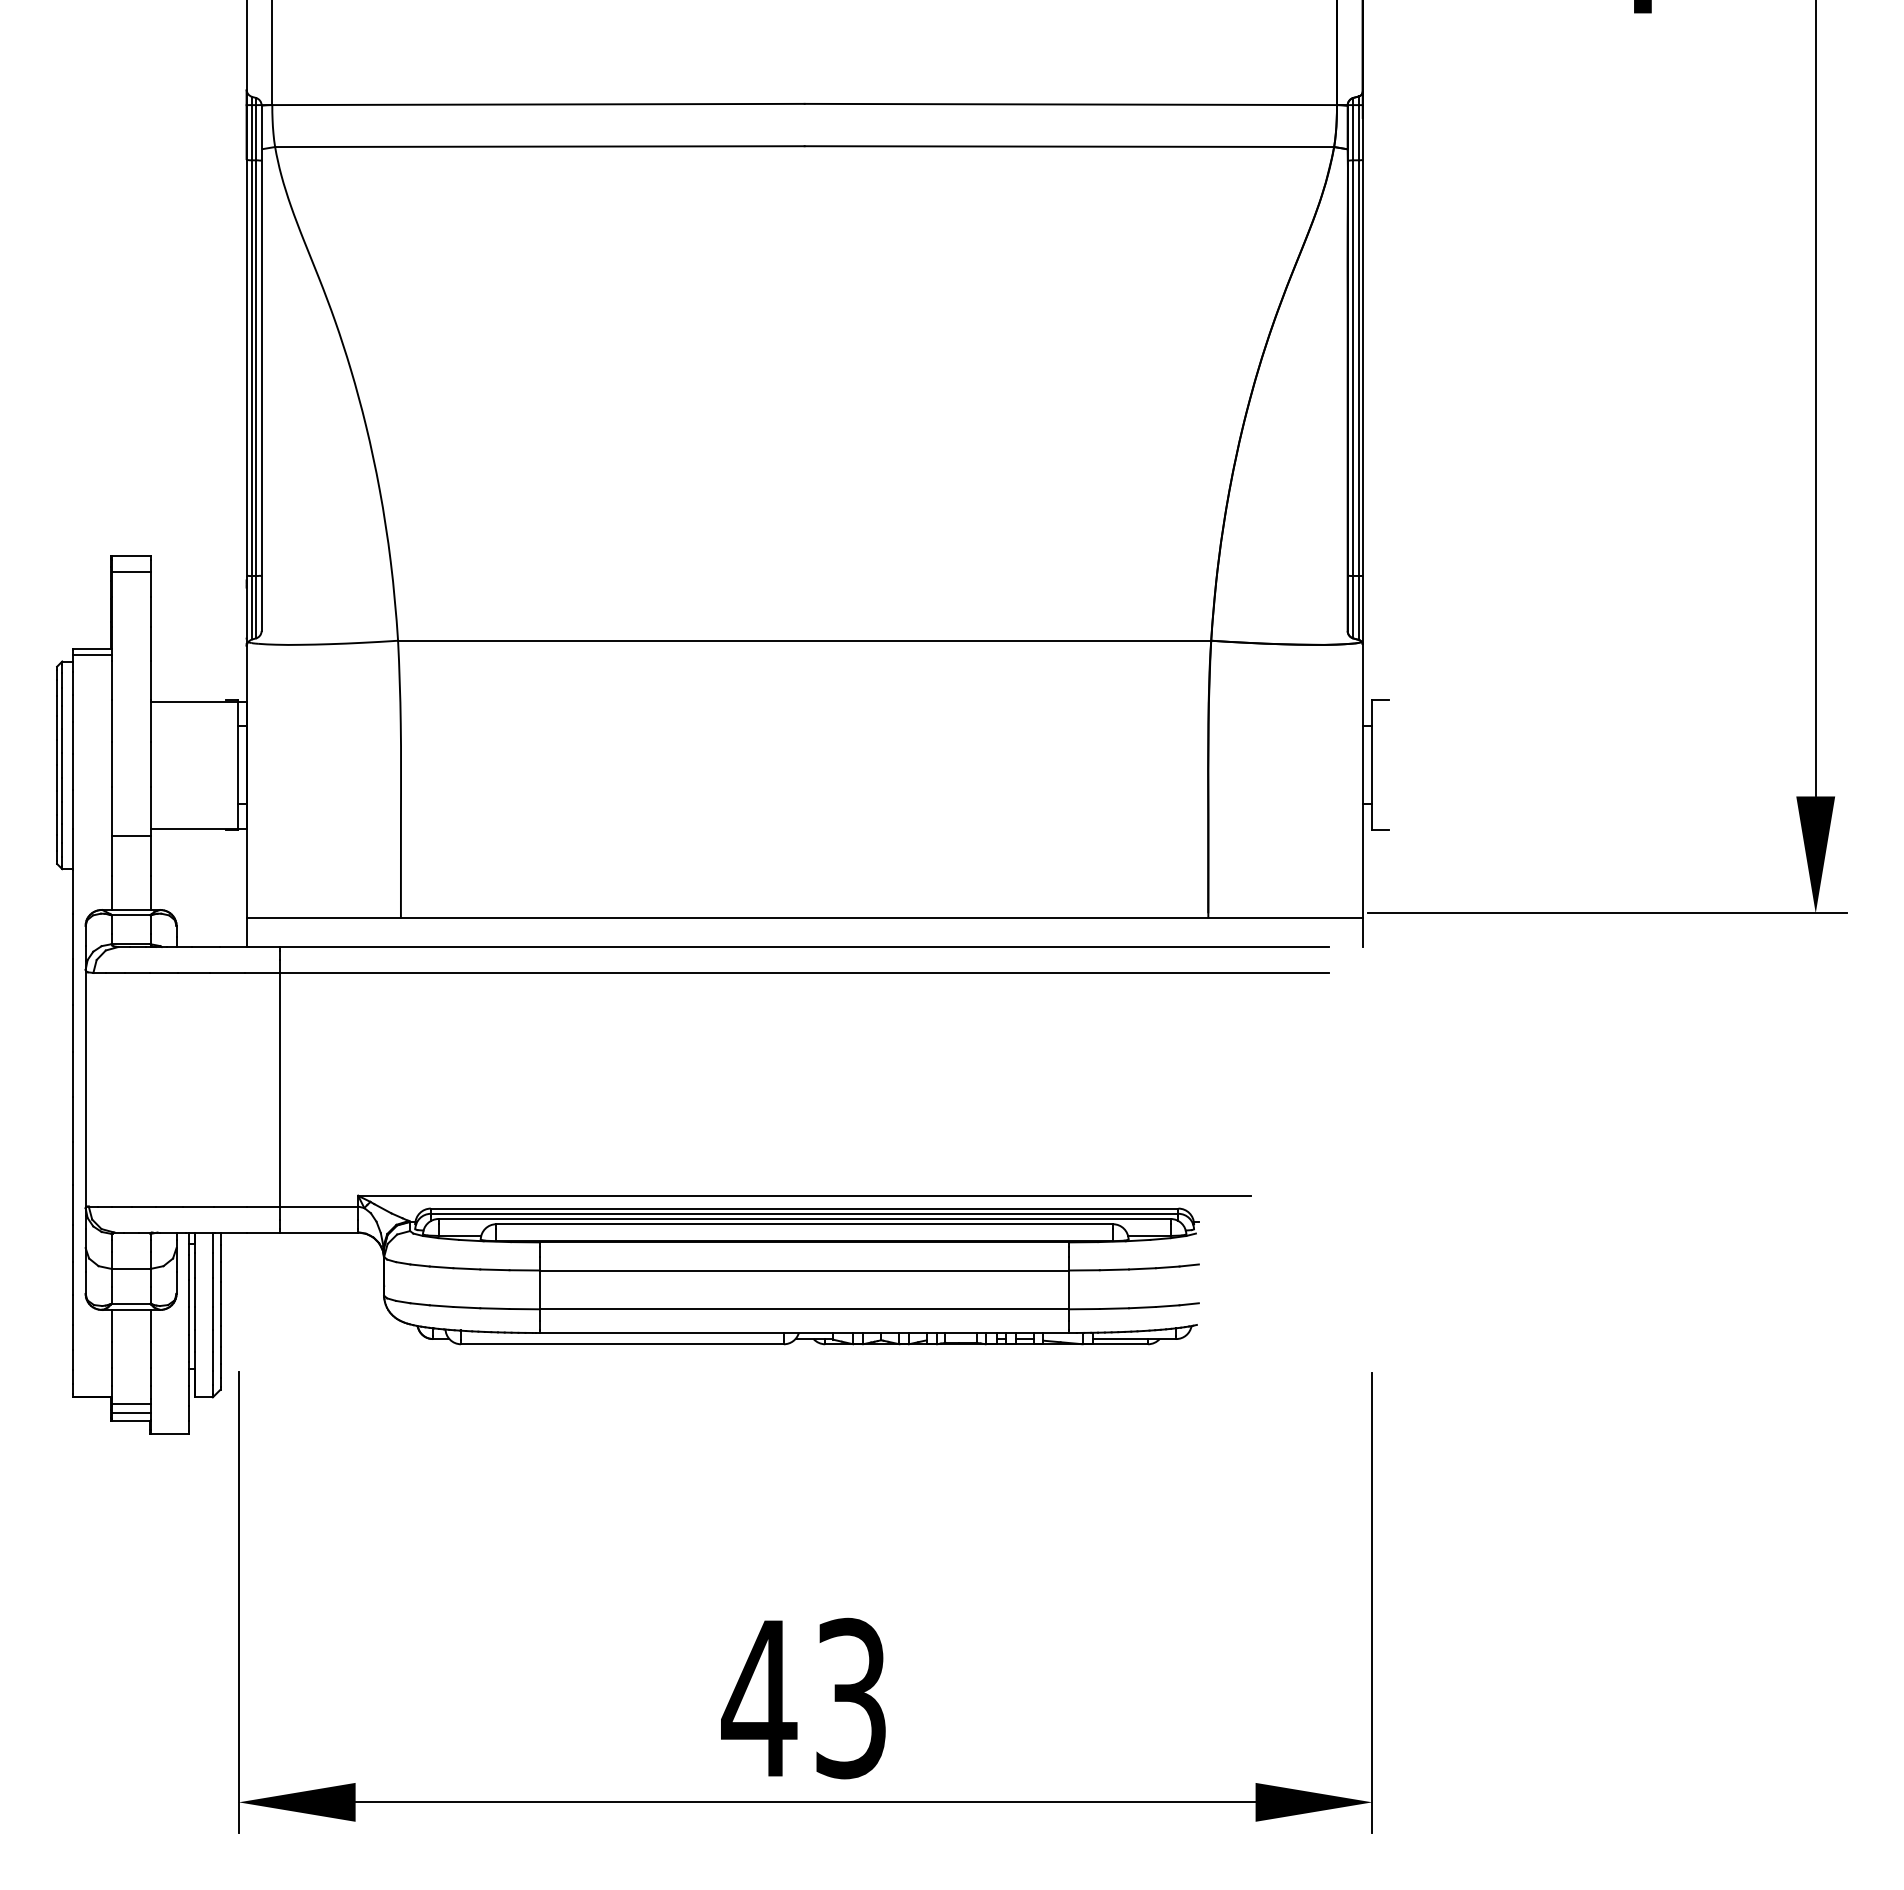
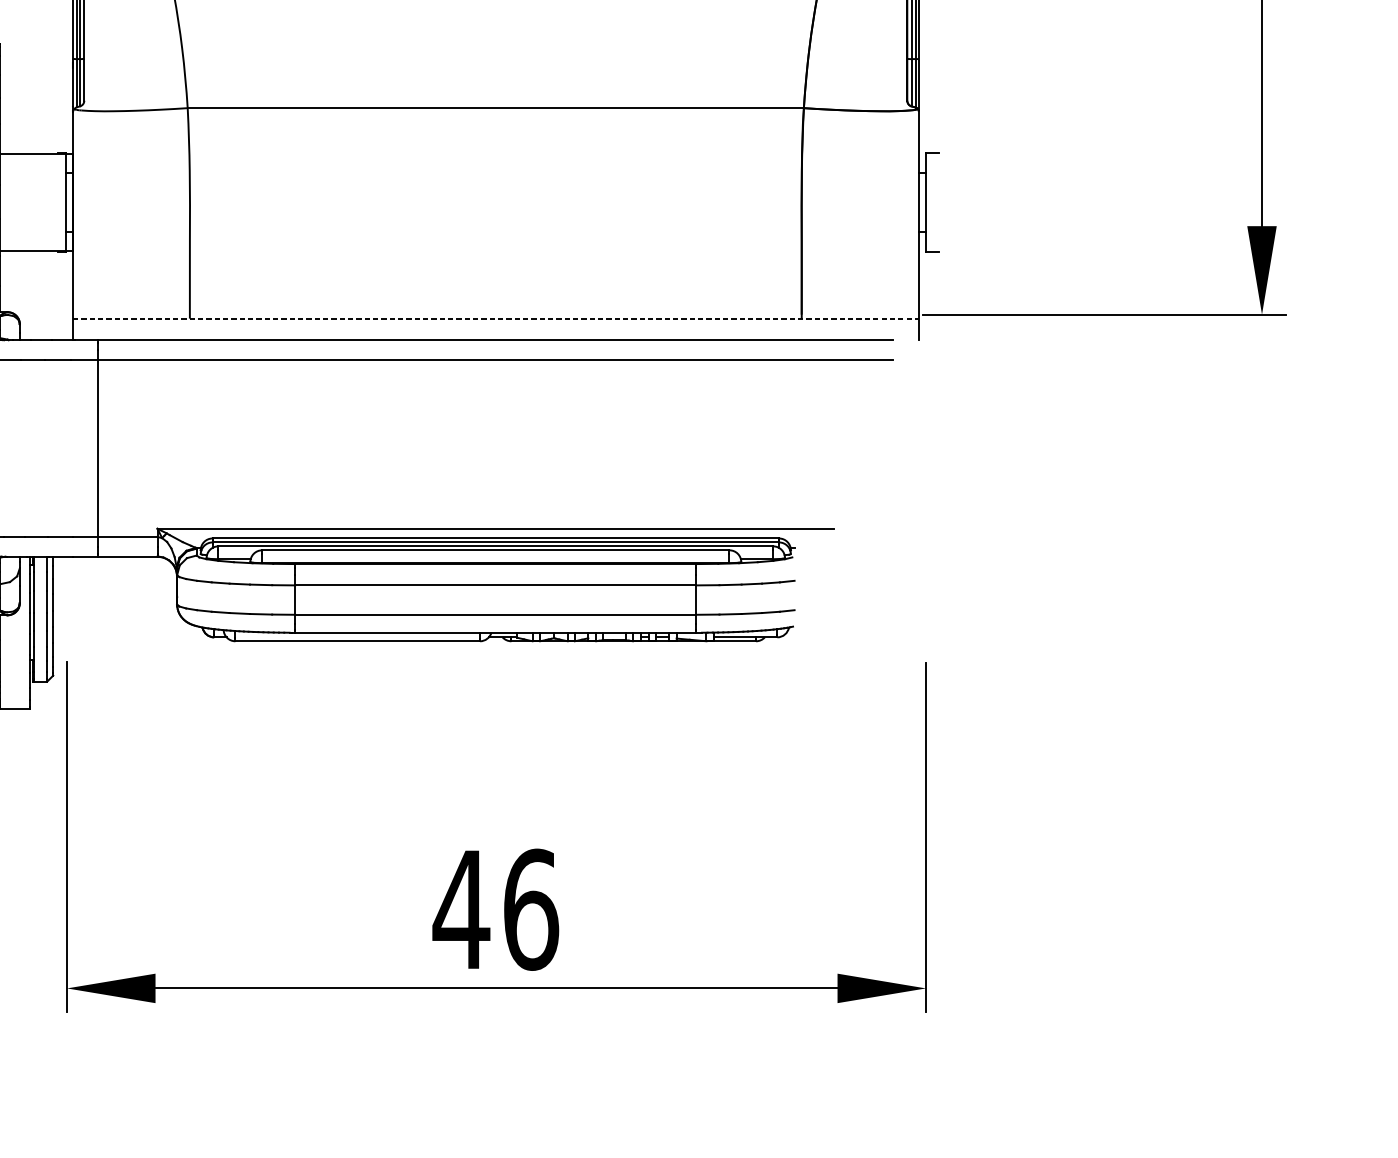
line: (805, 918) -> (496, 318), solid -> dashed
text: (851, 1698) -> (531, 909), 43 -> 46

